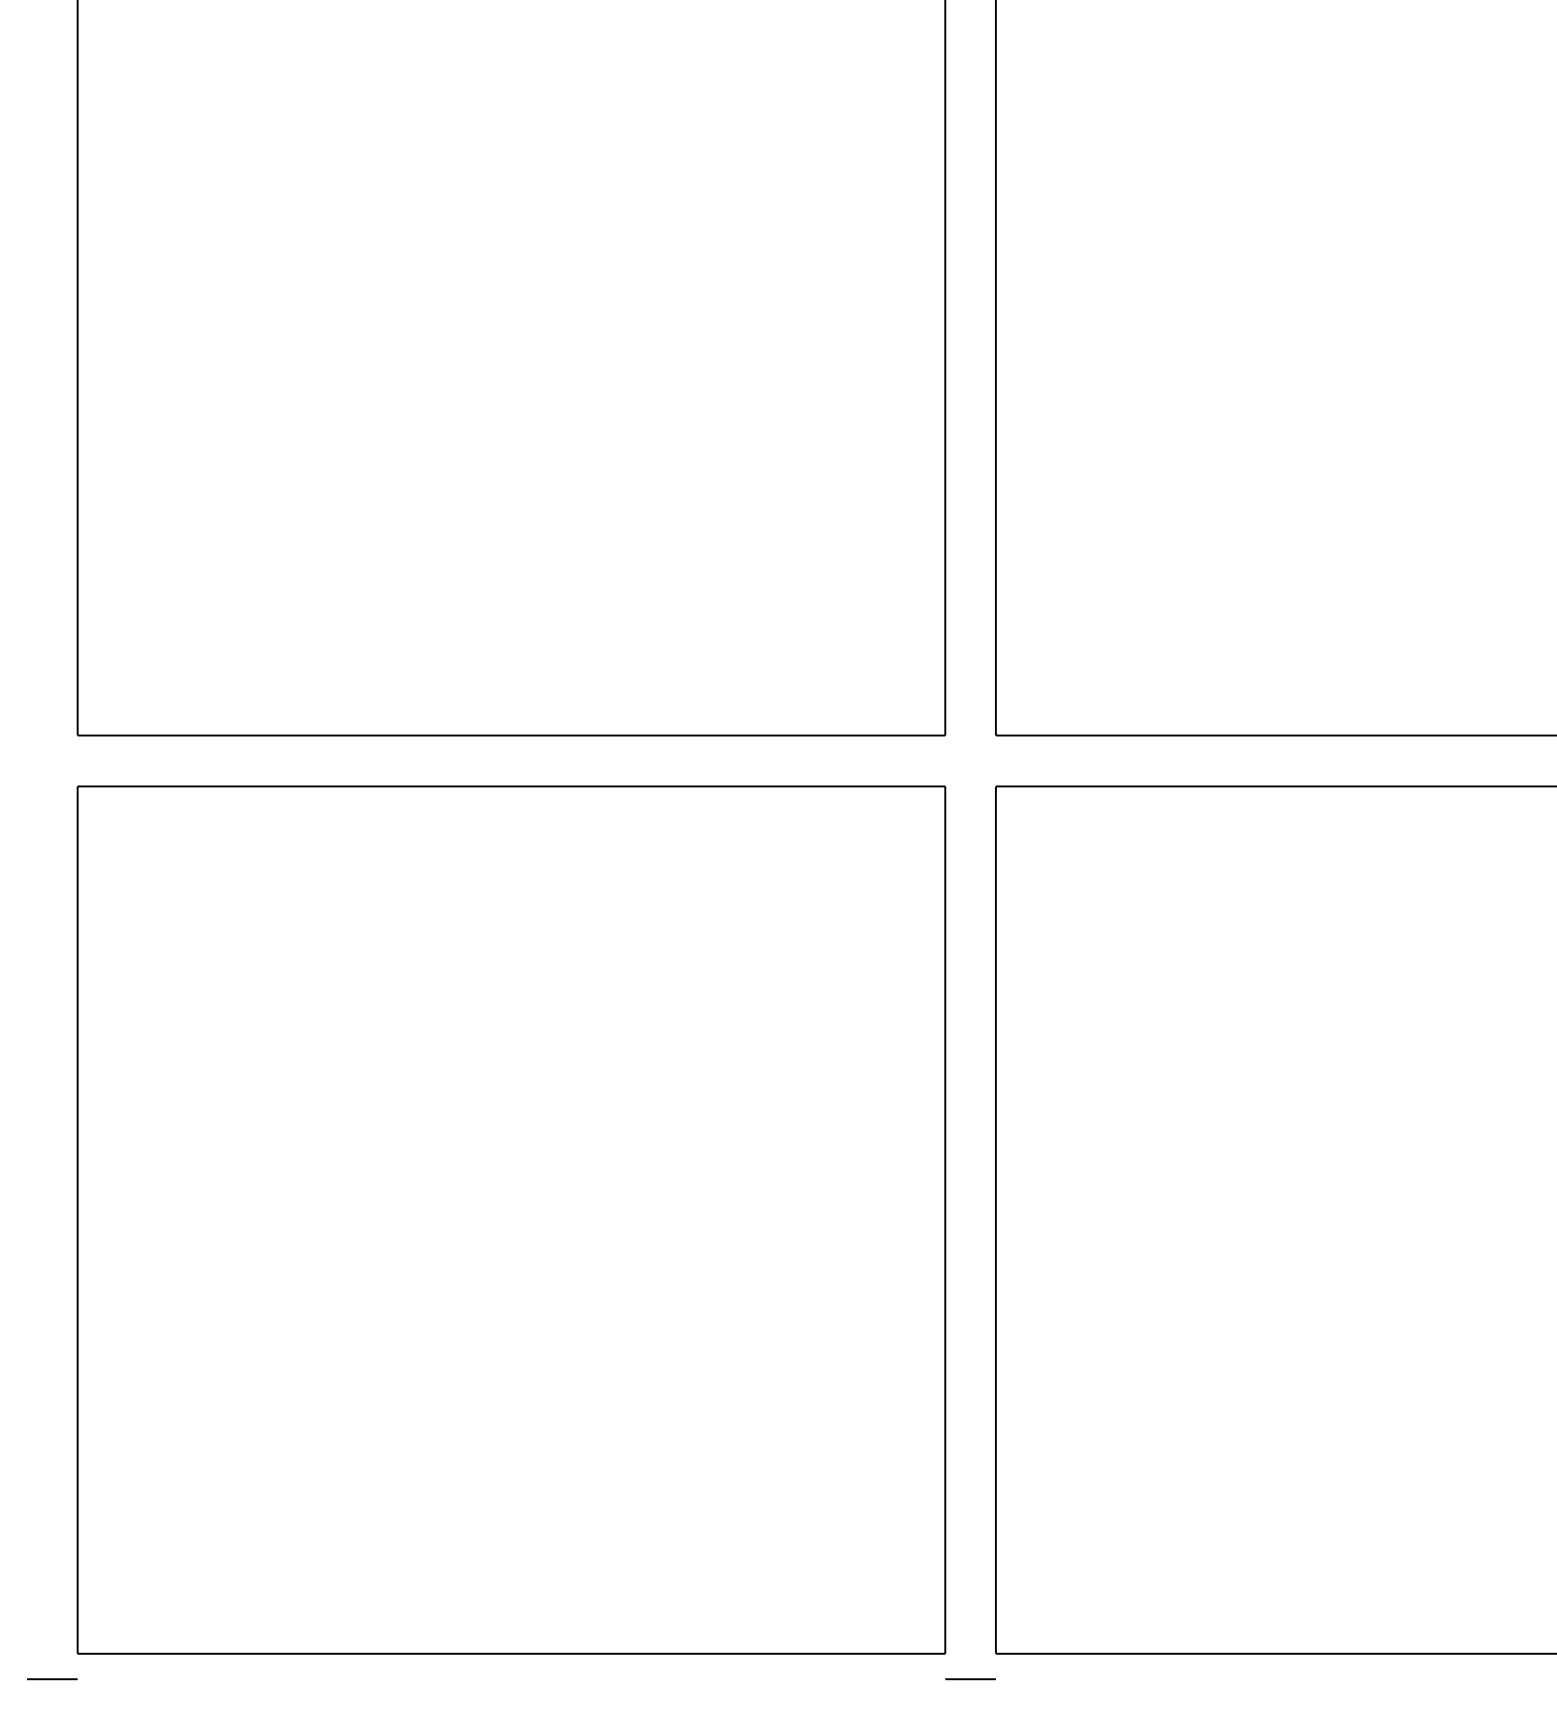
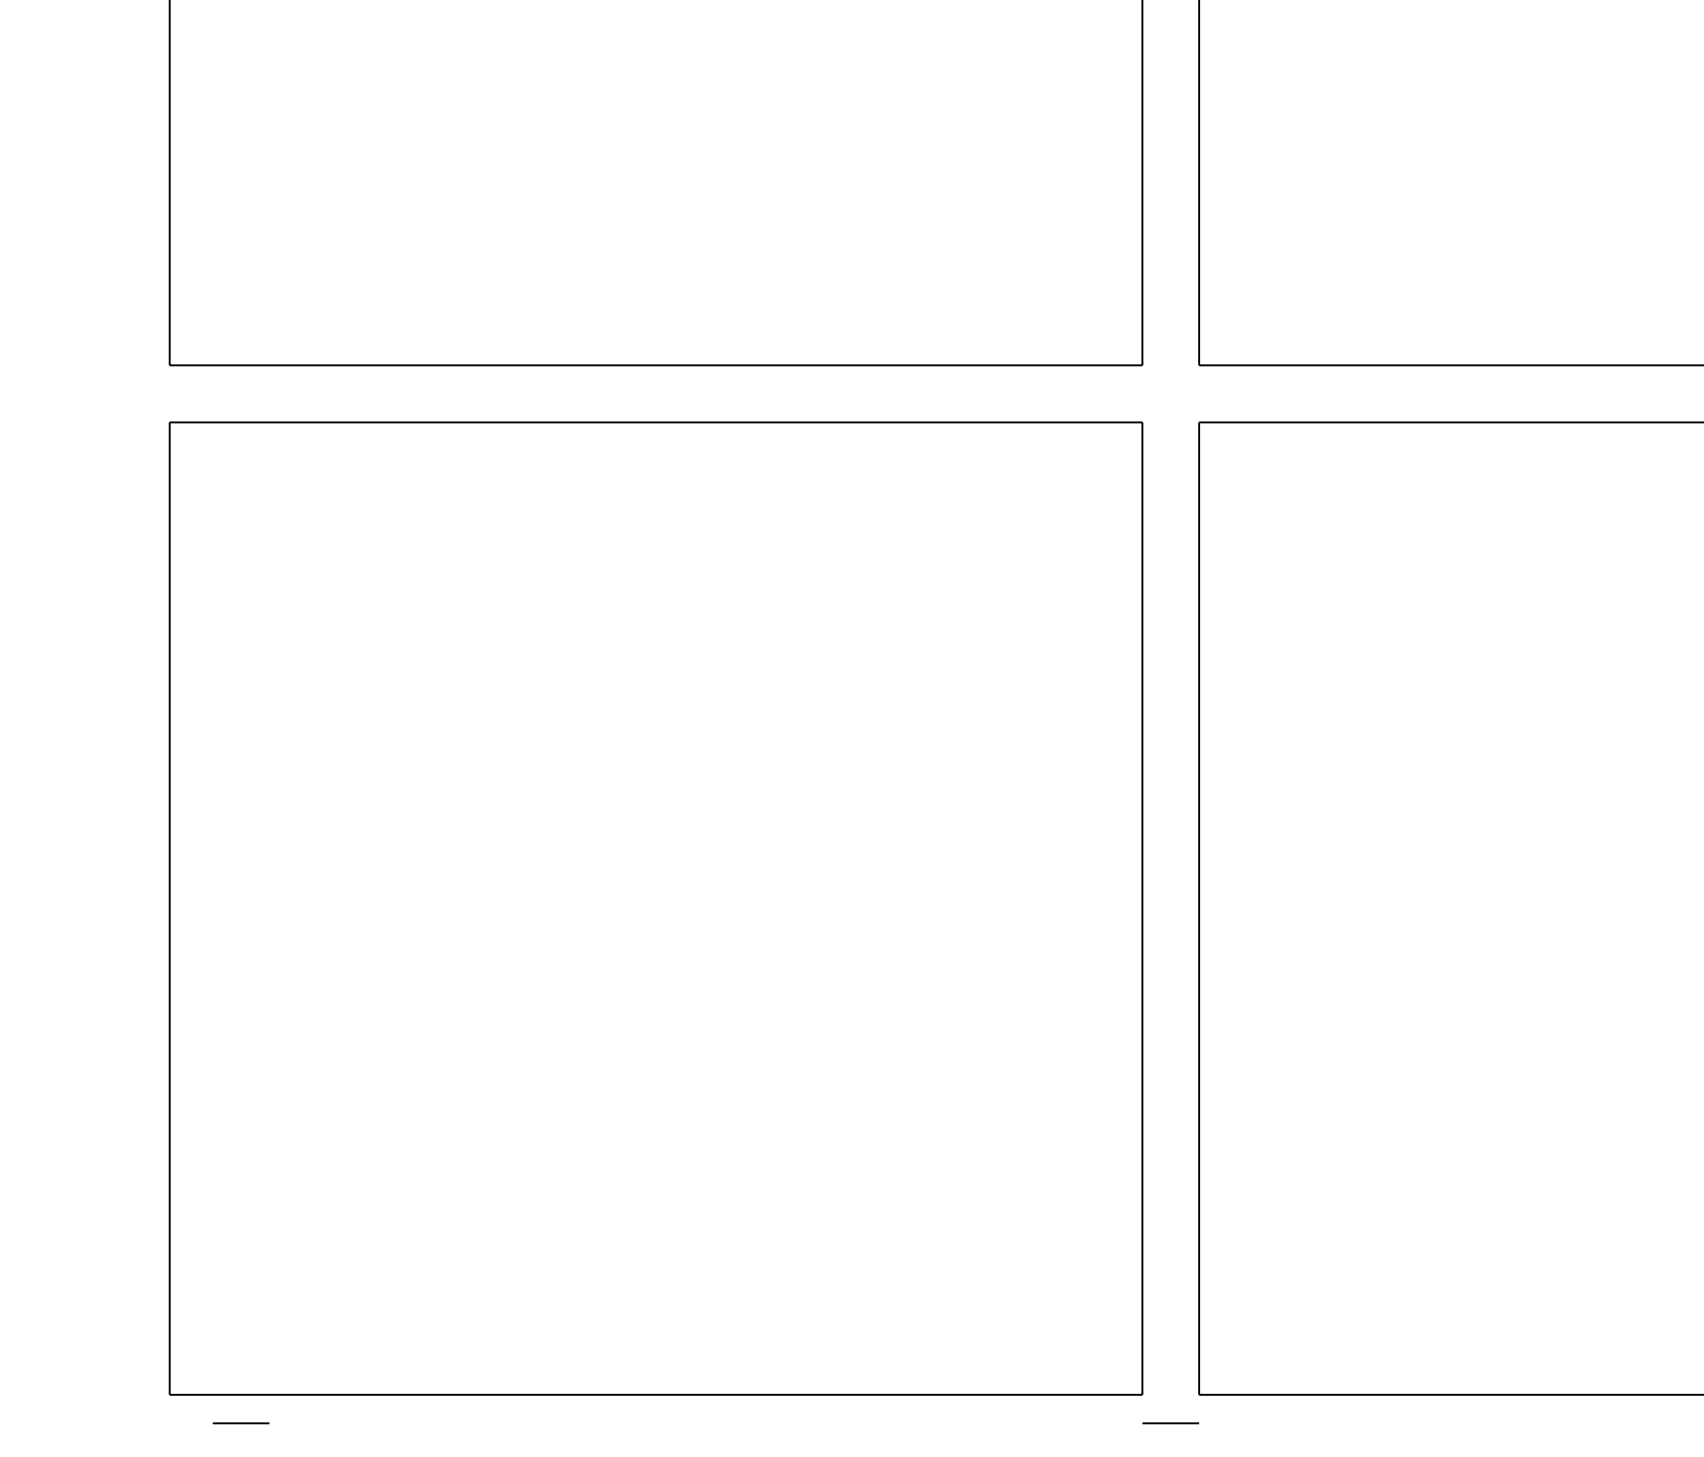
line: (52, 1679) -> (241, 1423), moved

